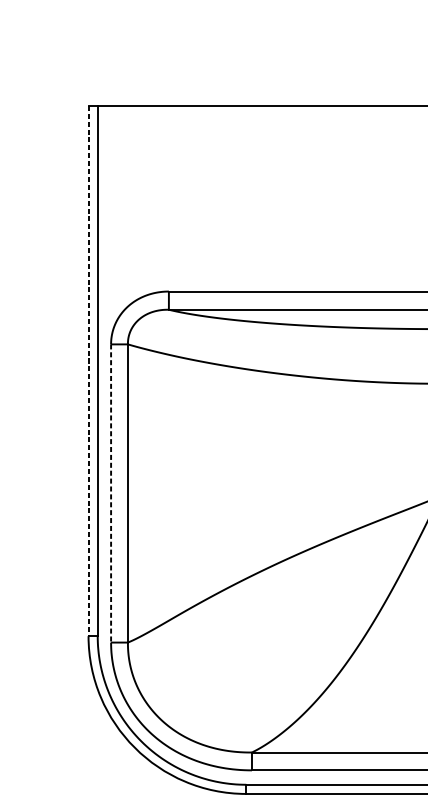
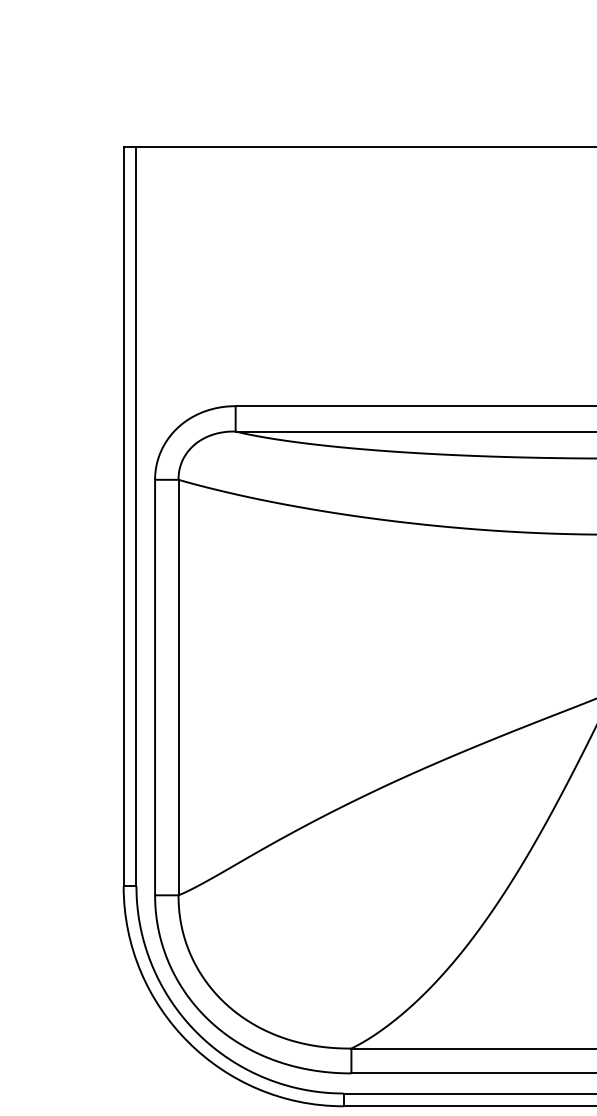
line: (88, 371) -> (123, 517), dashed -> solid
line: (111, 493) -> (155, 687), dashed -> solid

